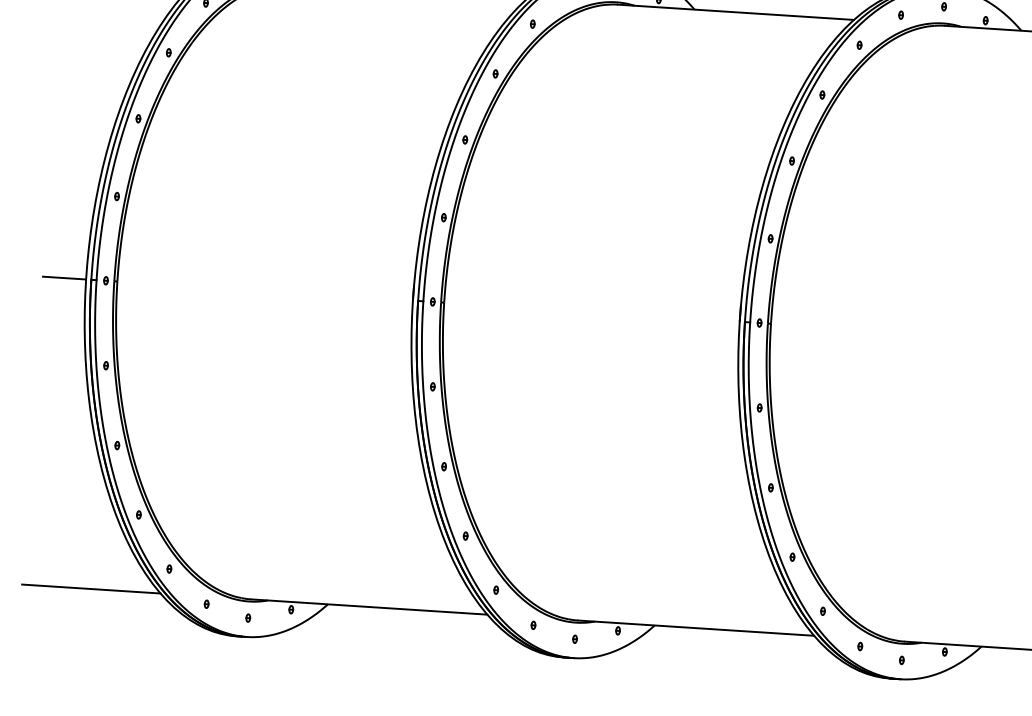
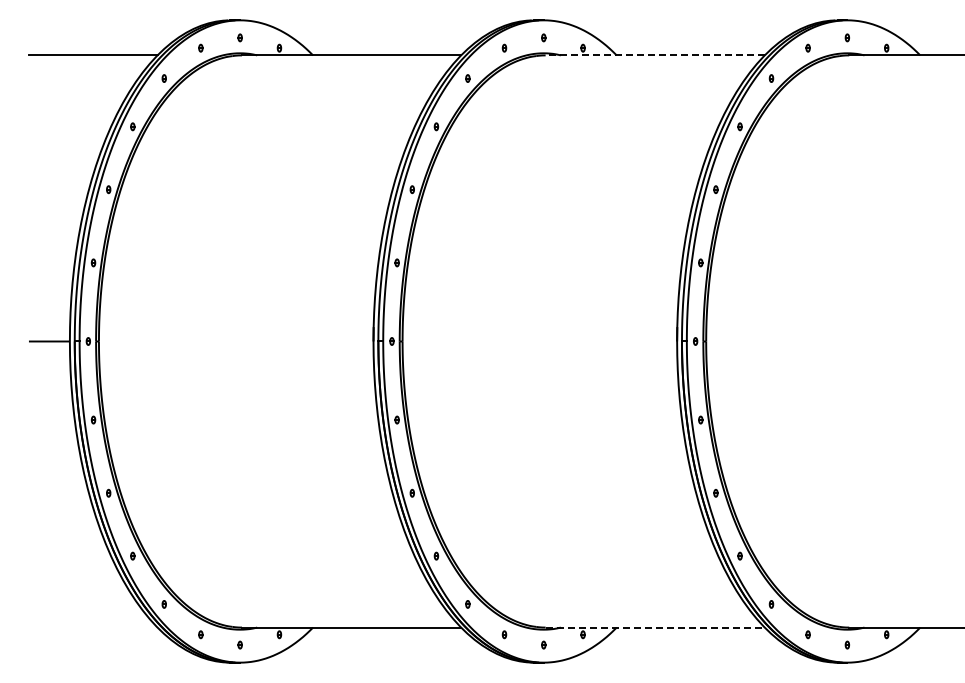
line: (736, 12) -> (655, 55), solid -> dashed
line: (90, 588) -> (92, 627), removed
line: (696, 628) -> (655, 627), solid -> dashed

